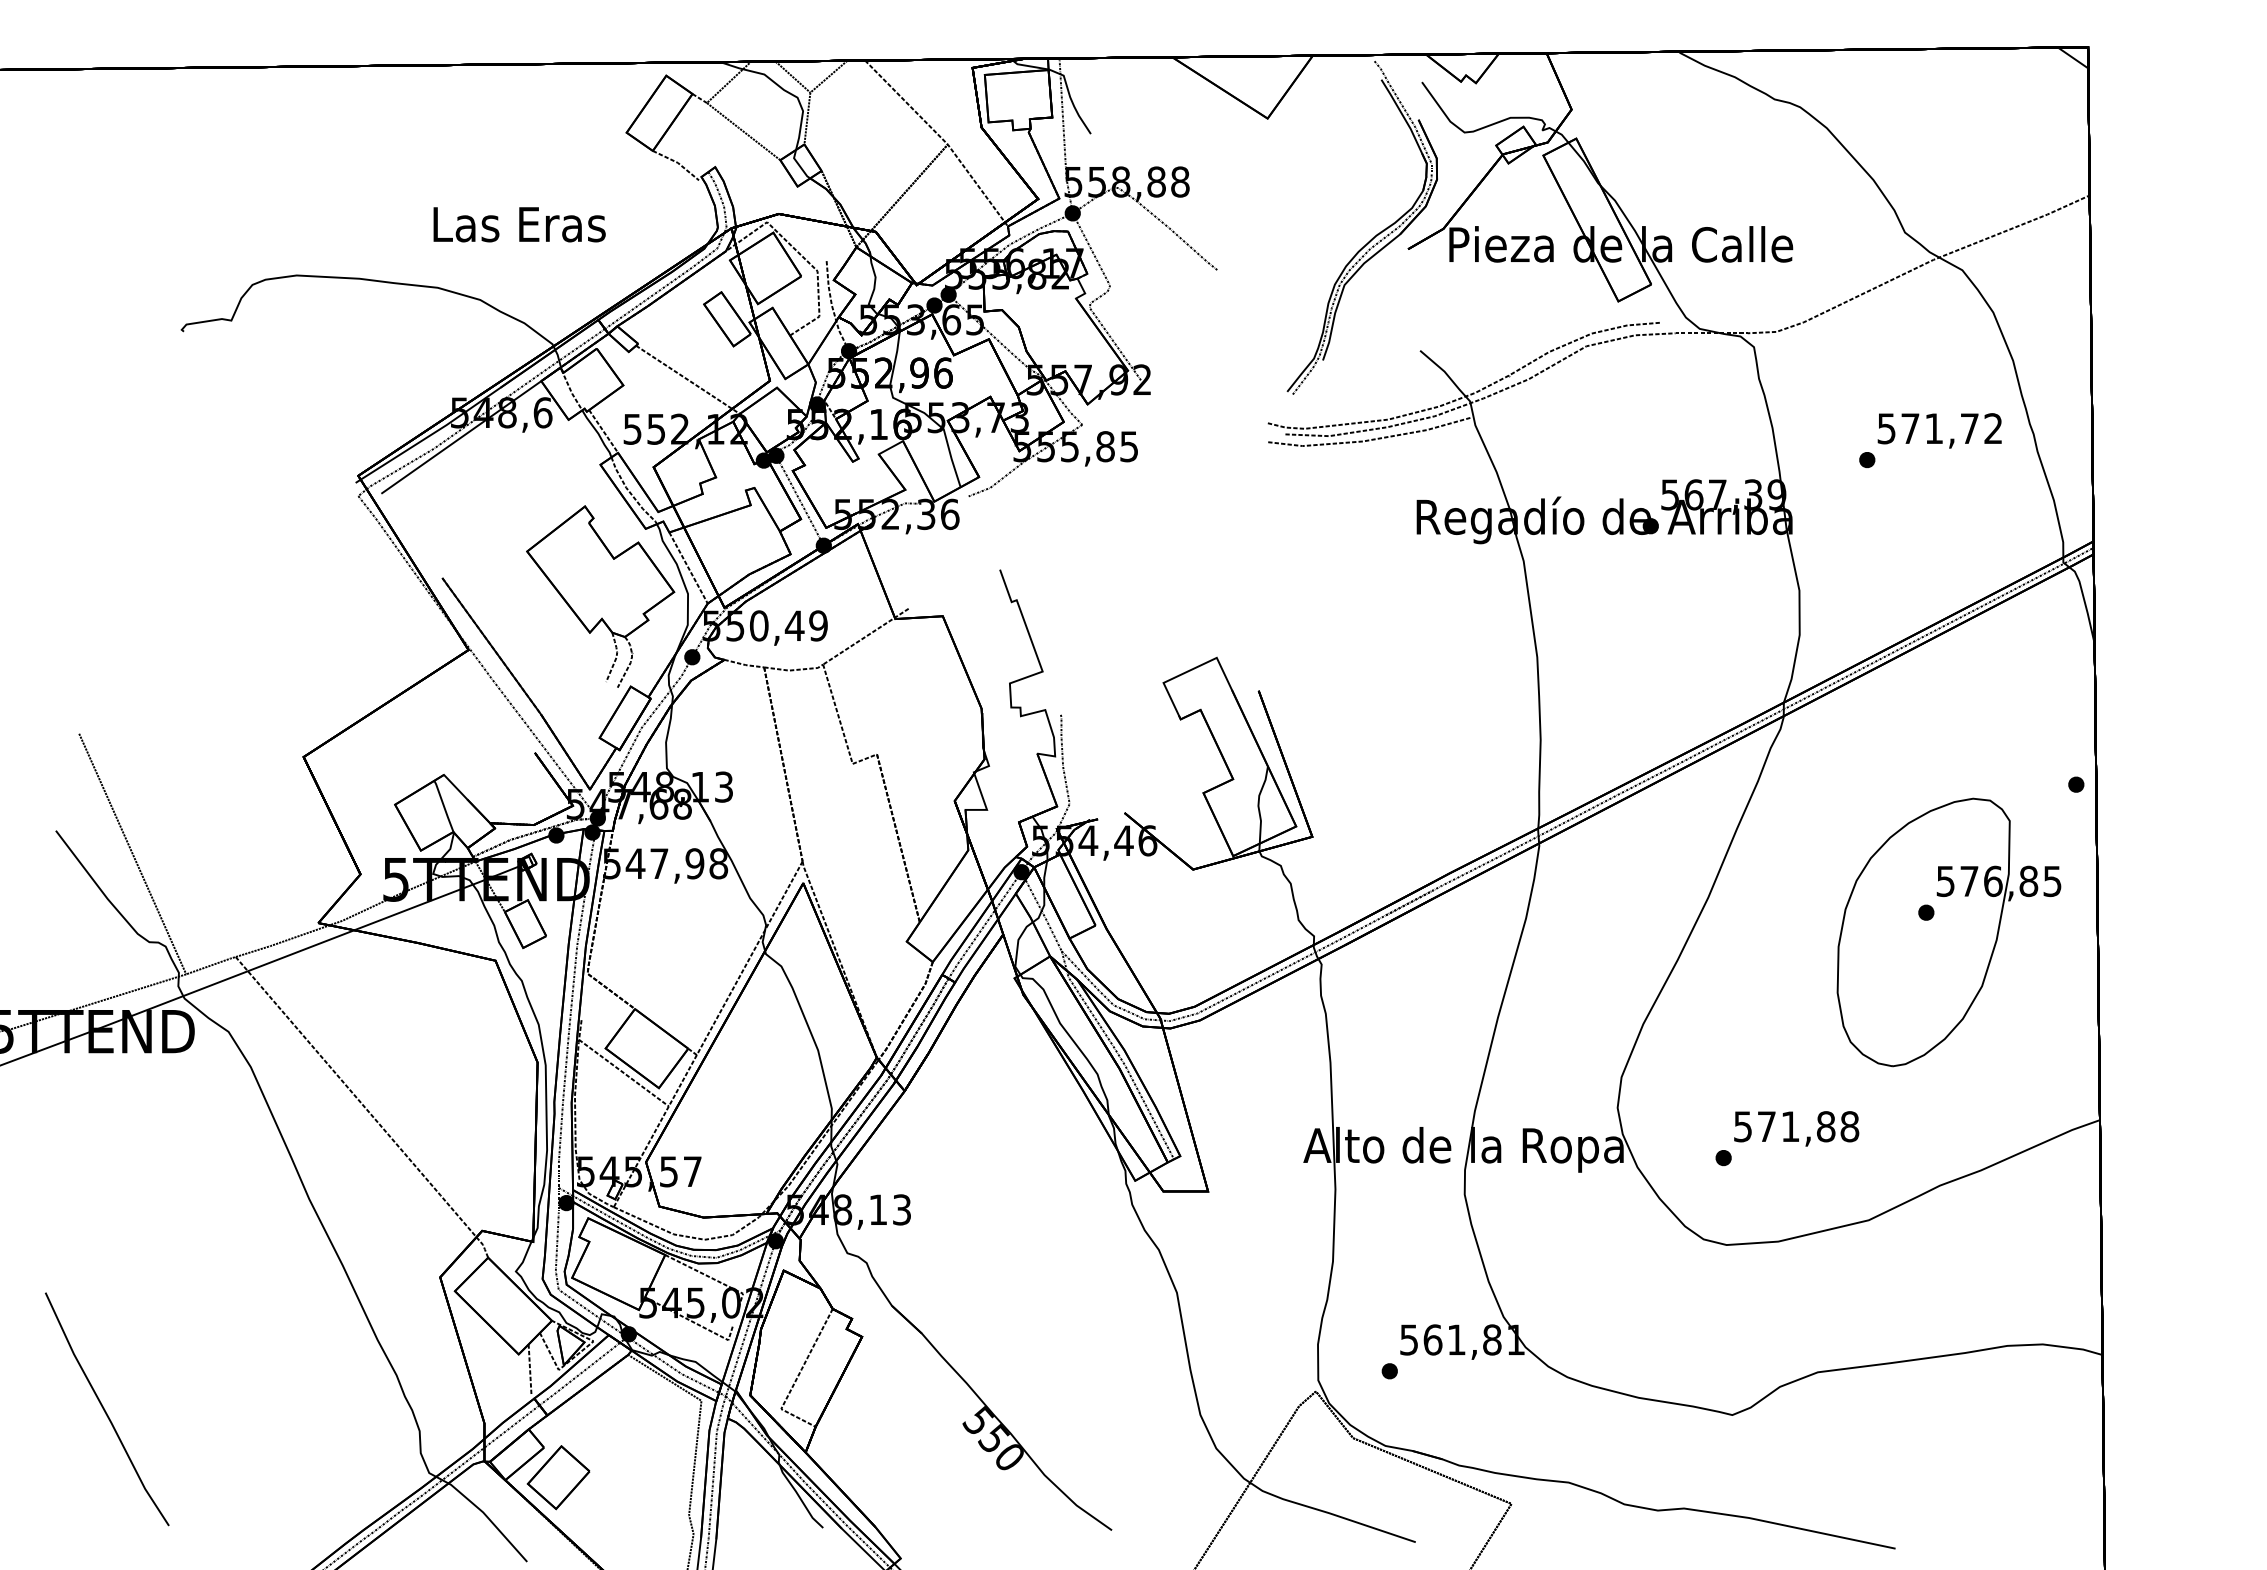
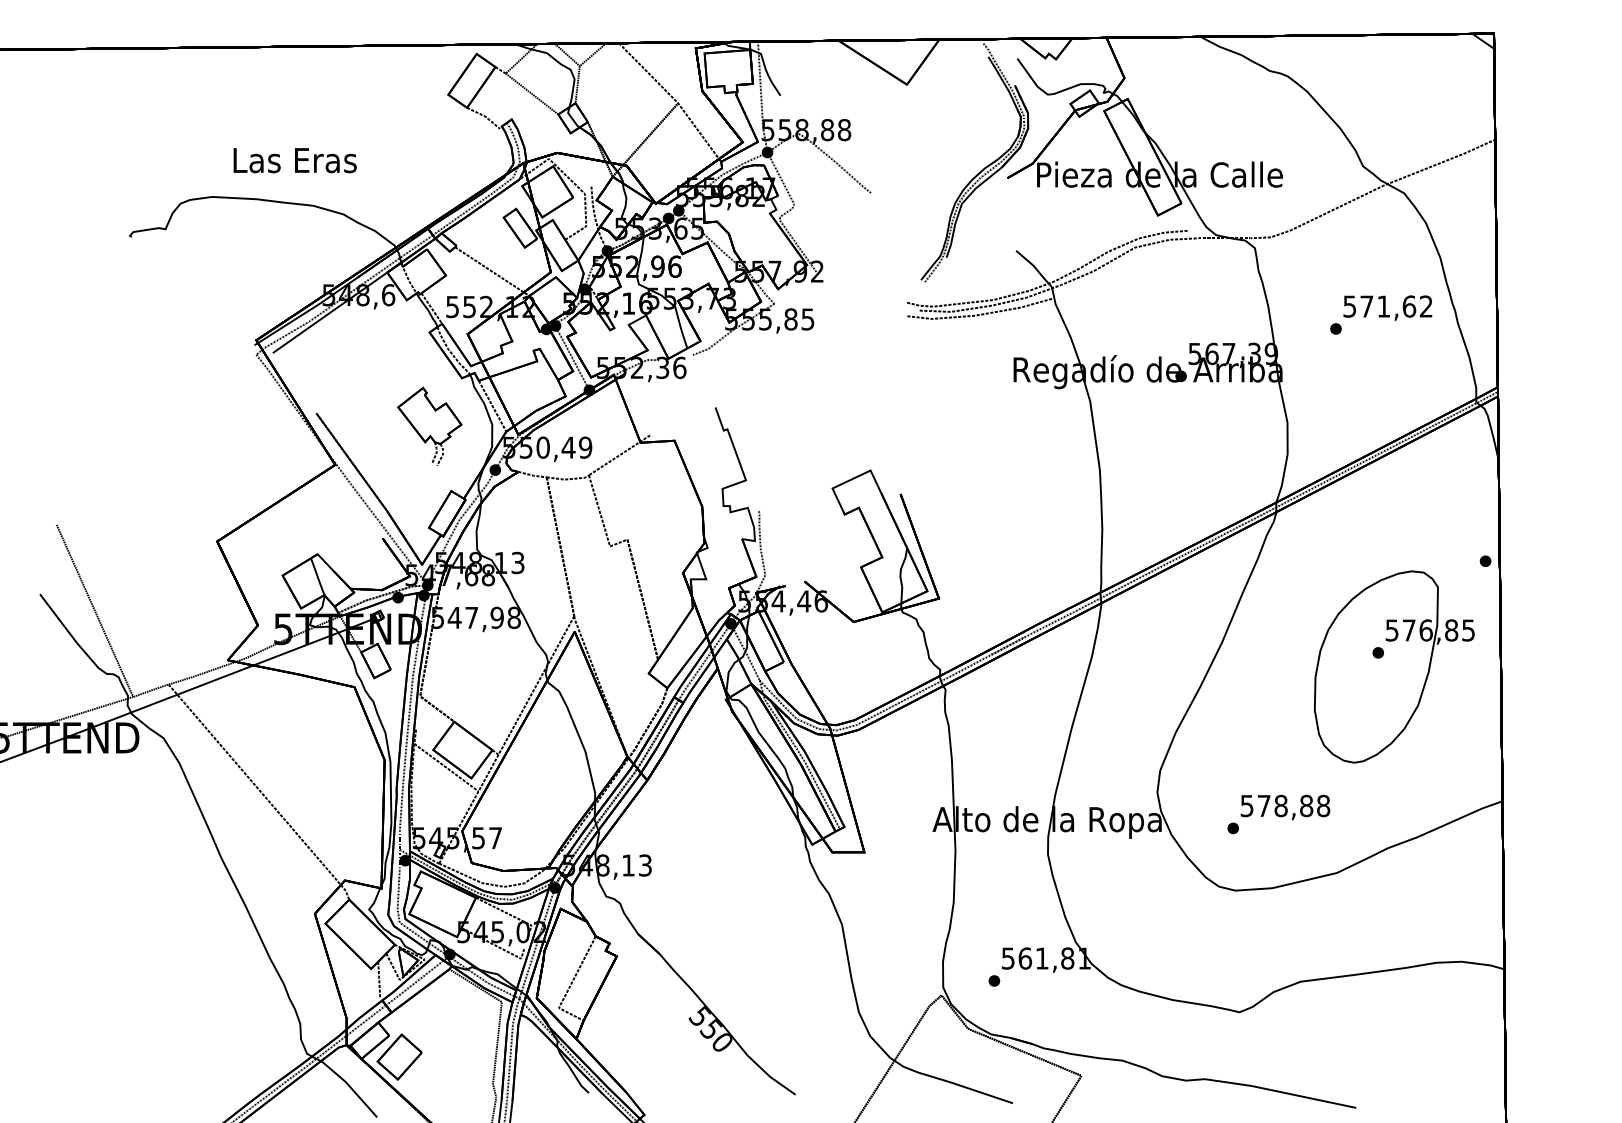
text: (519, 224) -> (295, 160), moved
text: (1969, 428) -> (1409, 306), 571,72 -> 571,62
part: (600, 596) -> (429, 426), size x0.6
text: (1790, 1126) -> (1281, 805), 571,88 -> 578,88
line: (105, 1409) -> (75, 1008), removed

